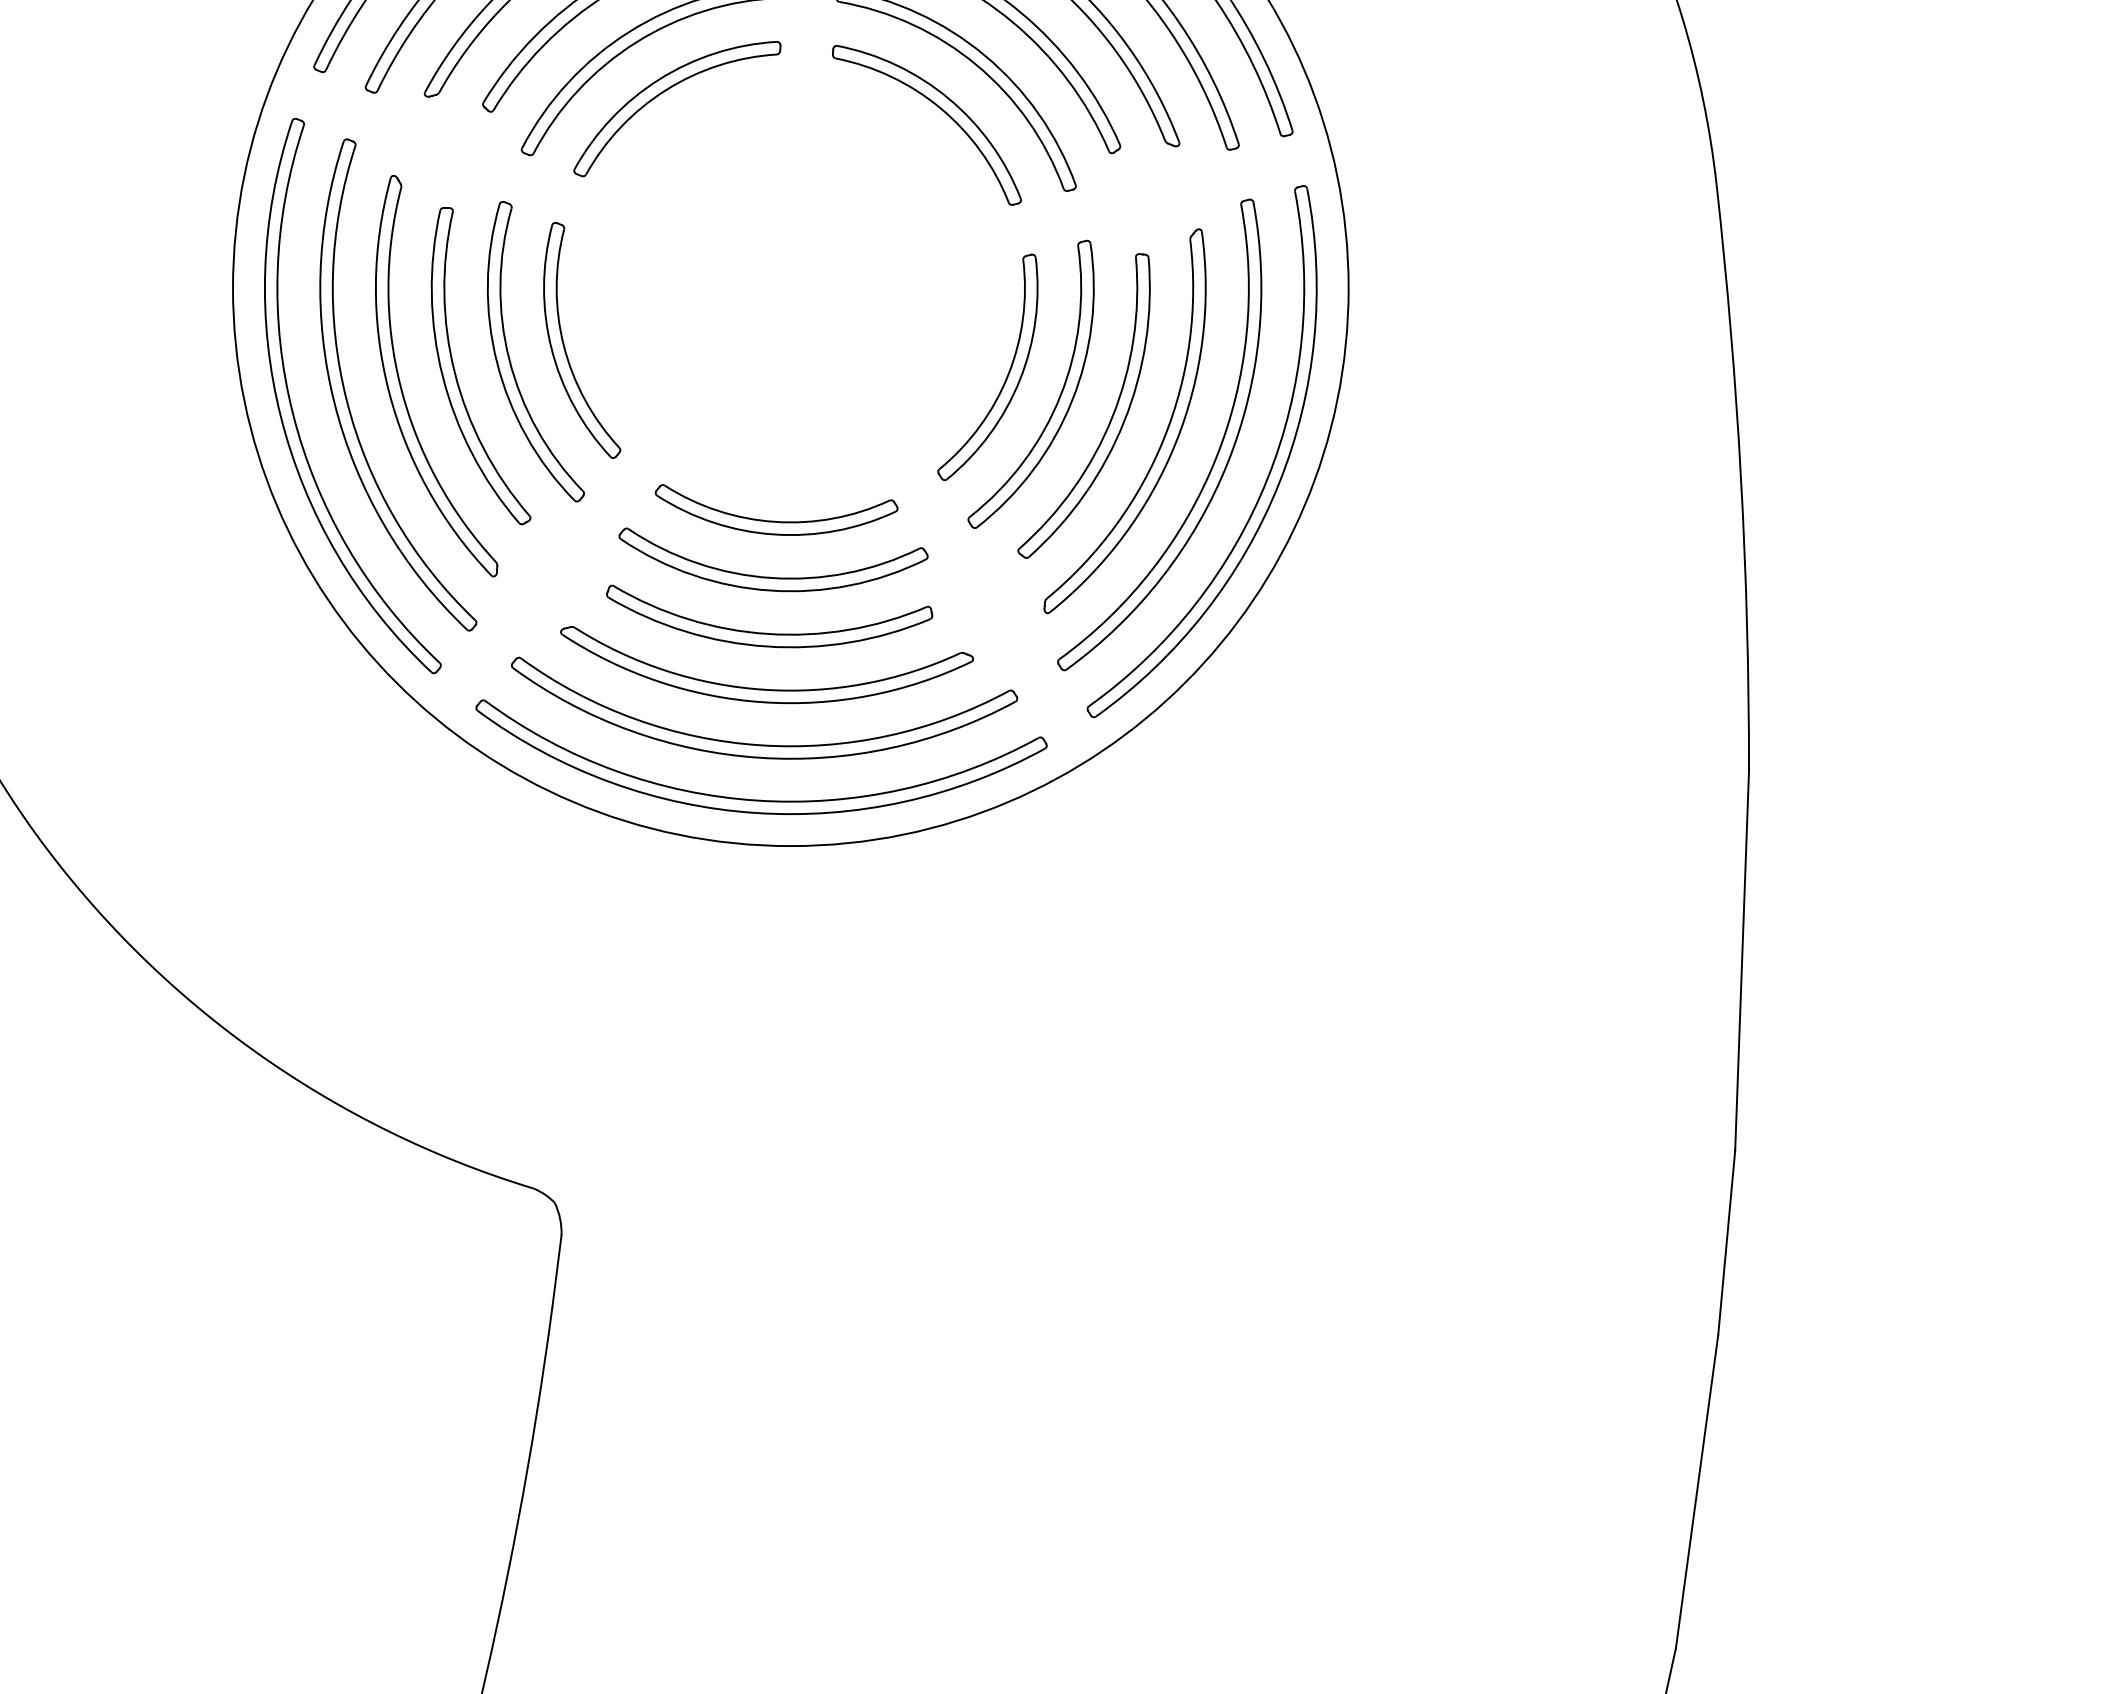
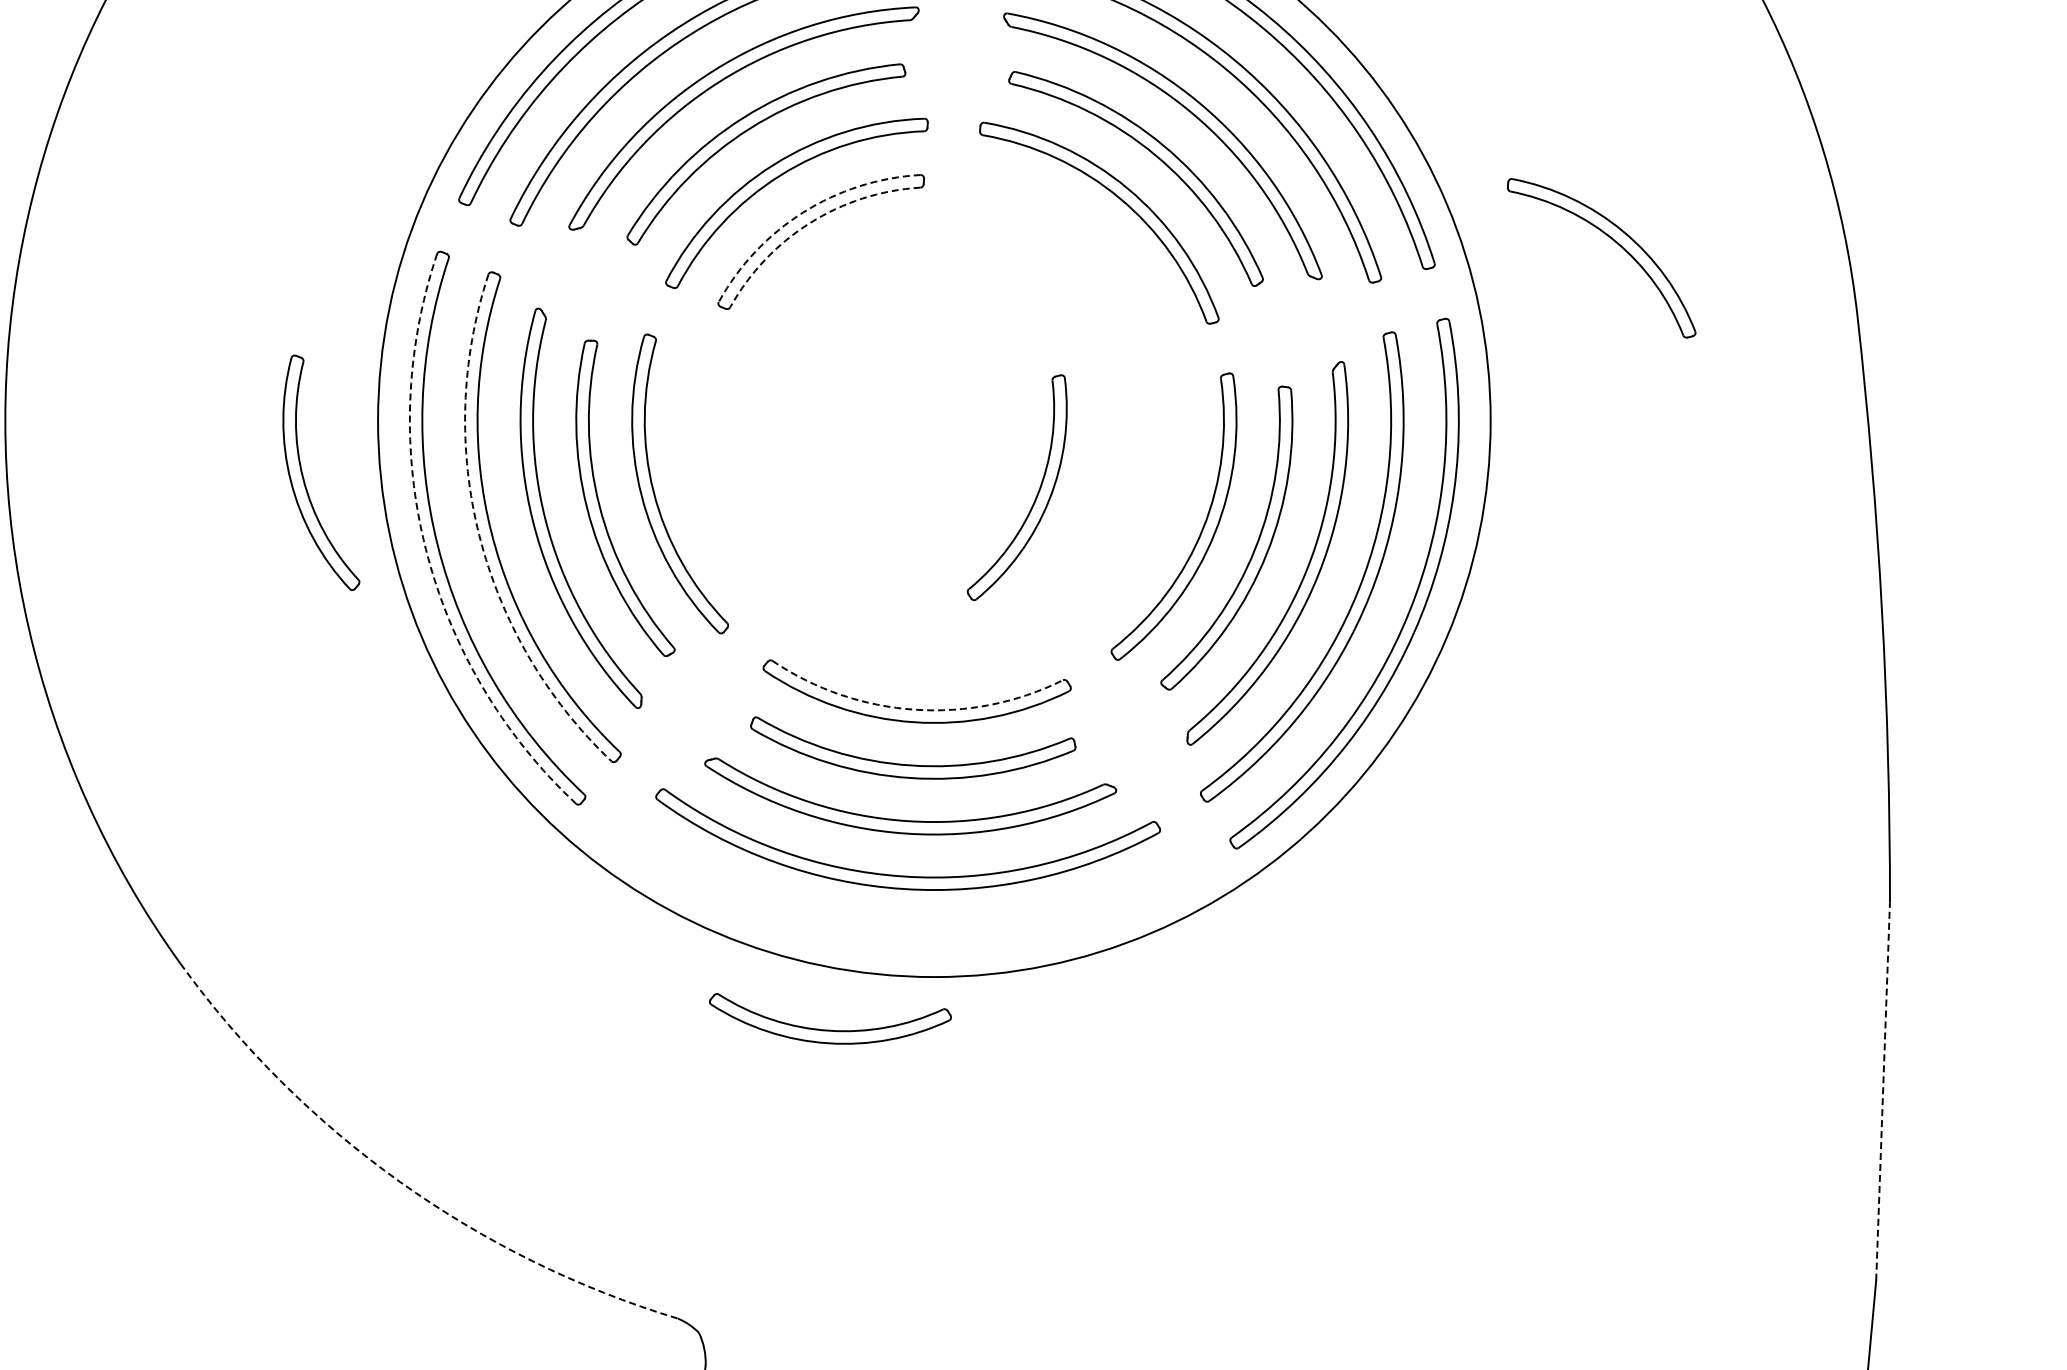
arc: (659, 79) -> (803, 212), solid -> dashed
arc: (666, 90) -> (810, 223), solid -> dashed
part: (937, 107) -> (1612, 240), moved
part: (564, 343) -> (303, 475), moved
part: (1007, 373) -> (1036, 493), moved
arc: (334, 403) -> (479, 535), solid -> dashed
arc: (280, 417) -> (425, 549), solid -> dashed
part: (774, 520) -> (828, 1029), moved
arc: (771, 578) -> (915, 710), solid -> dashed
part: (761, 799) -> (905, 930), removed
line: (1742, 960) -> (1883, 1091), solid -> dashed
arc: (255, 1051) -> (400, 1181), solid -> dashed

